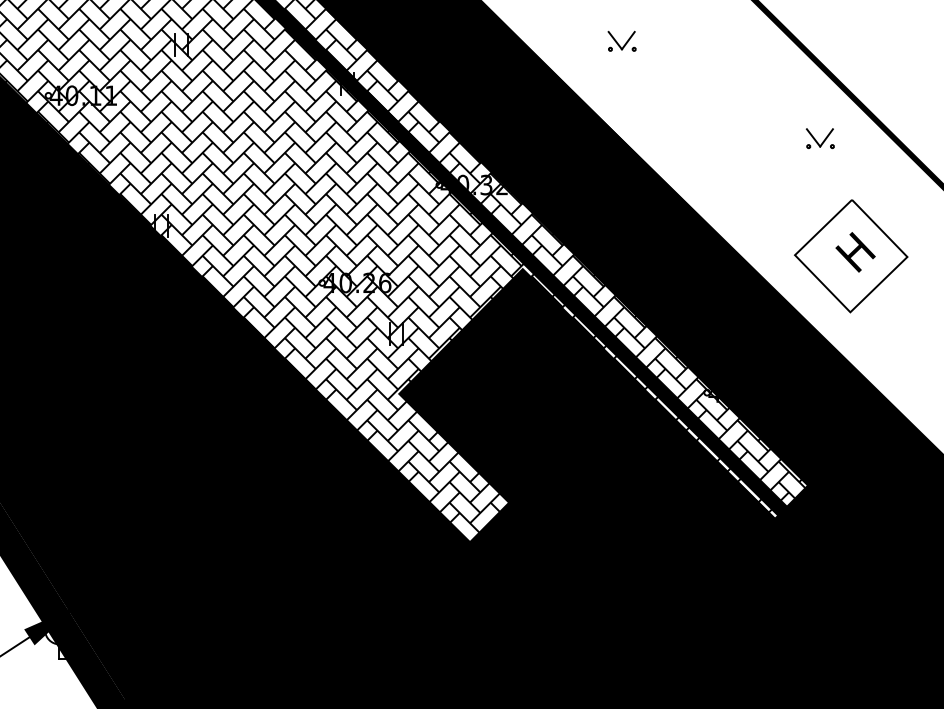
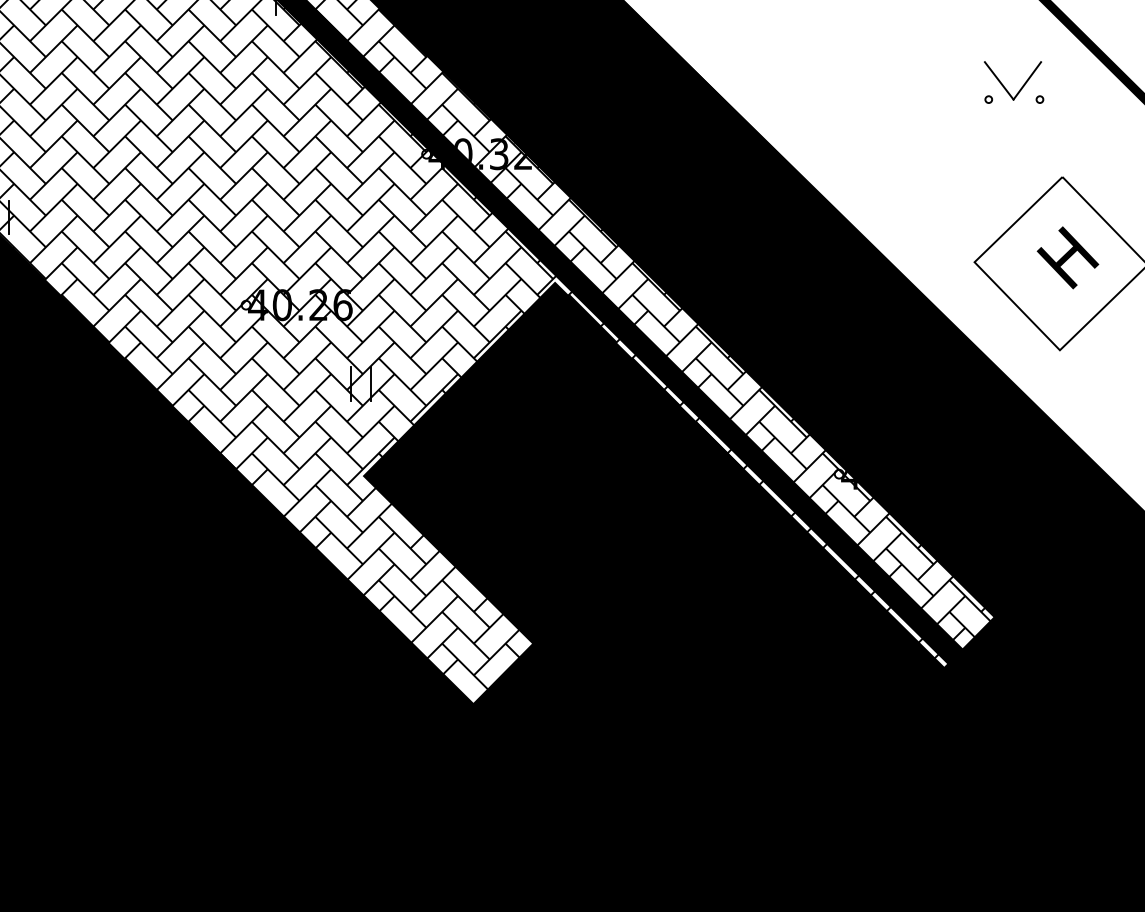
part: (819, 138) -> (1012, 82), size x1.4

